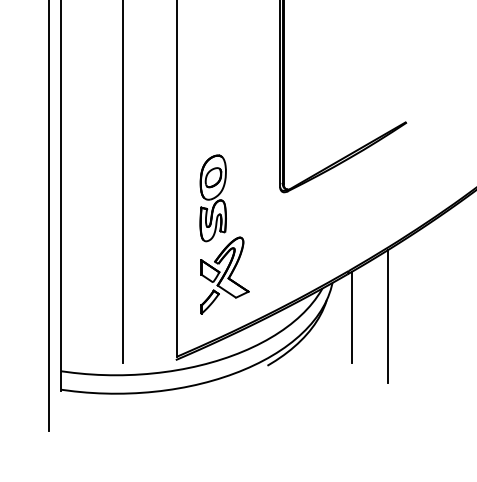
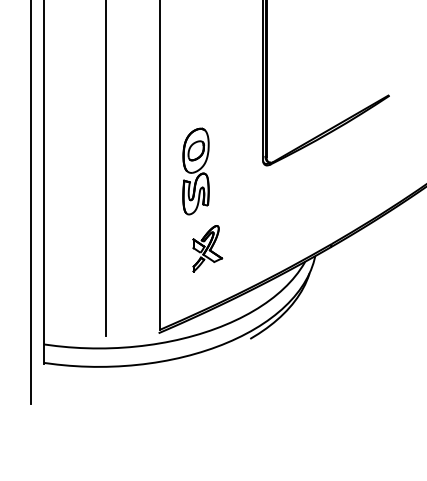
part: (224, 275) -> (207, 248), size x0.6
line: (352, 316) -> (335, 289), removed
line: (388, 316) -> (371, 289), removed

